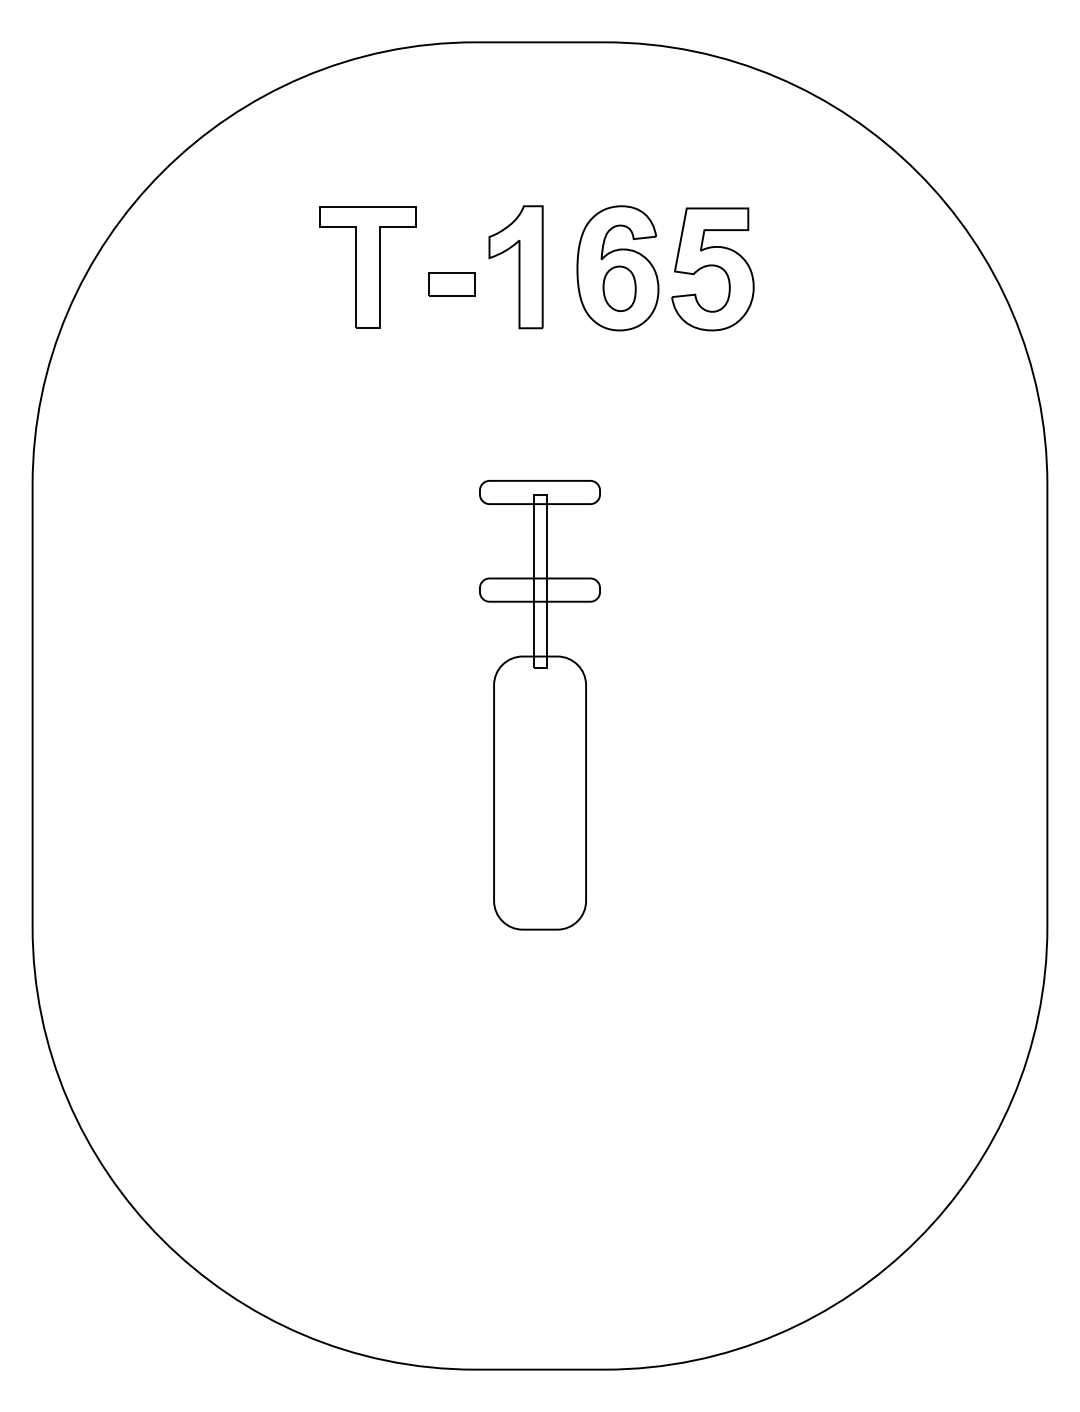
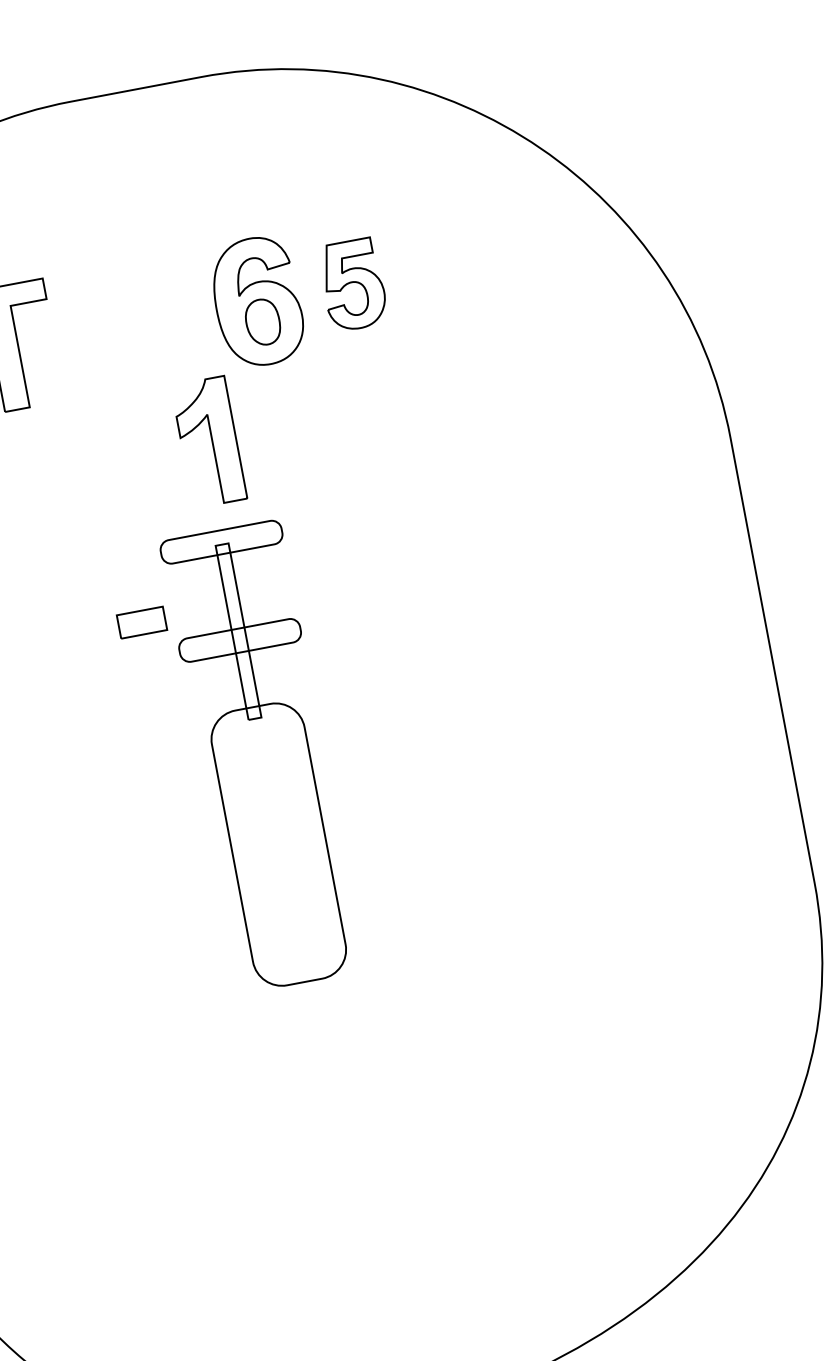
part: (515, 267) -> (208, 442), moved
part: (712, 269) -> (352, 285), size x0.7
part: (451, 284) -> (141, 623), moved

